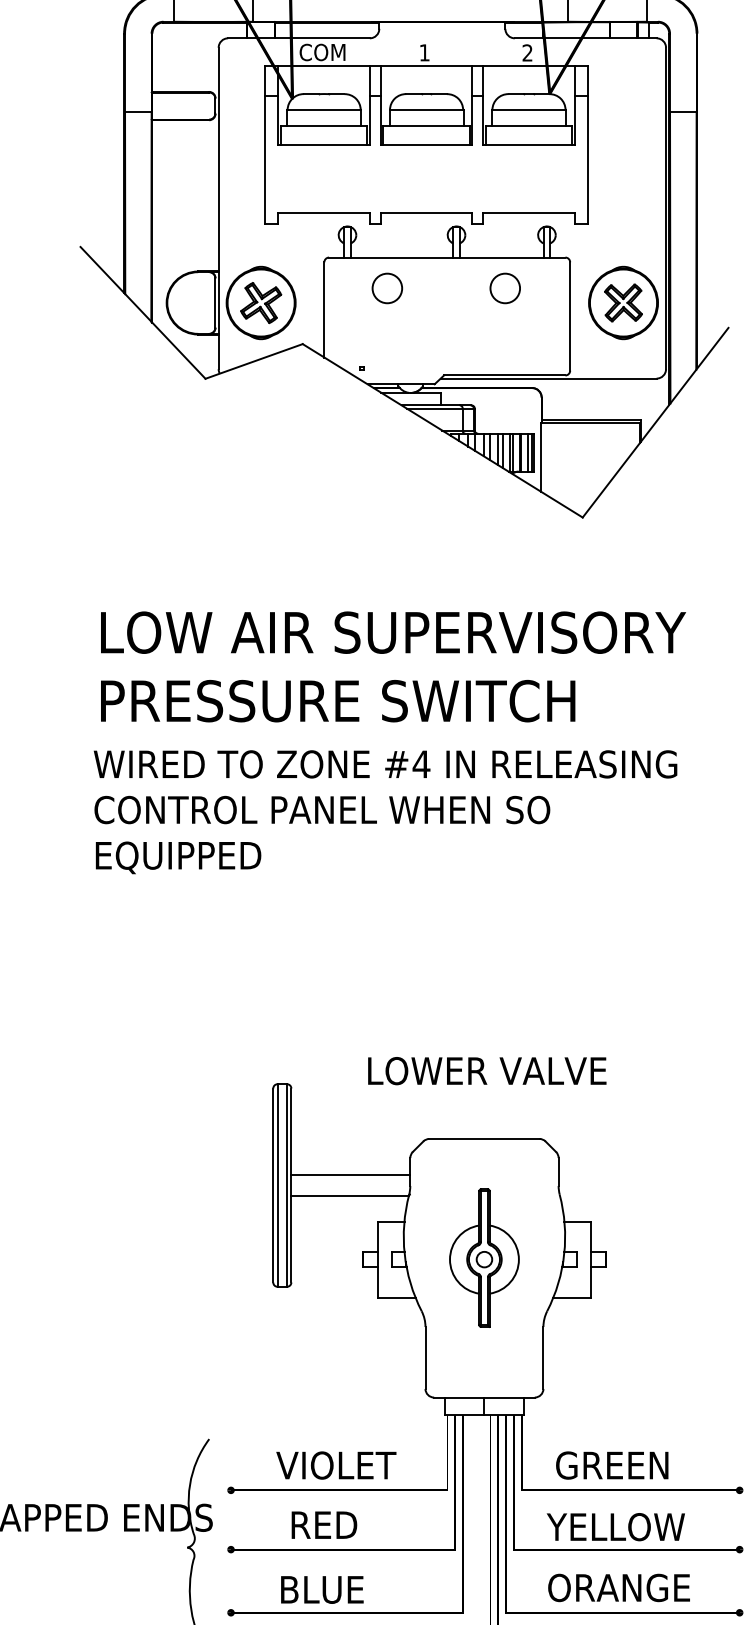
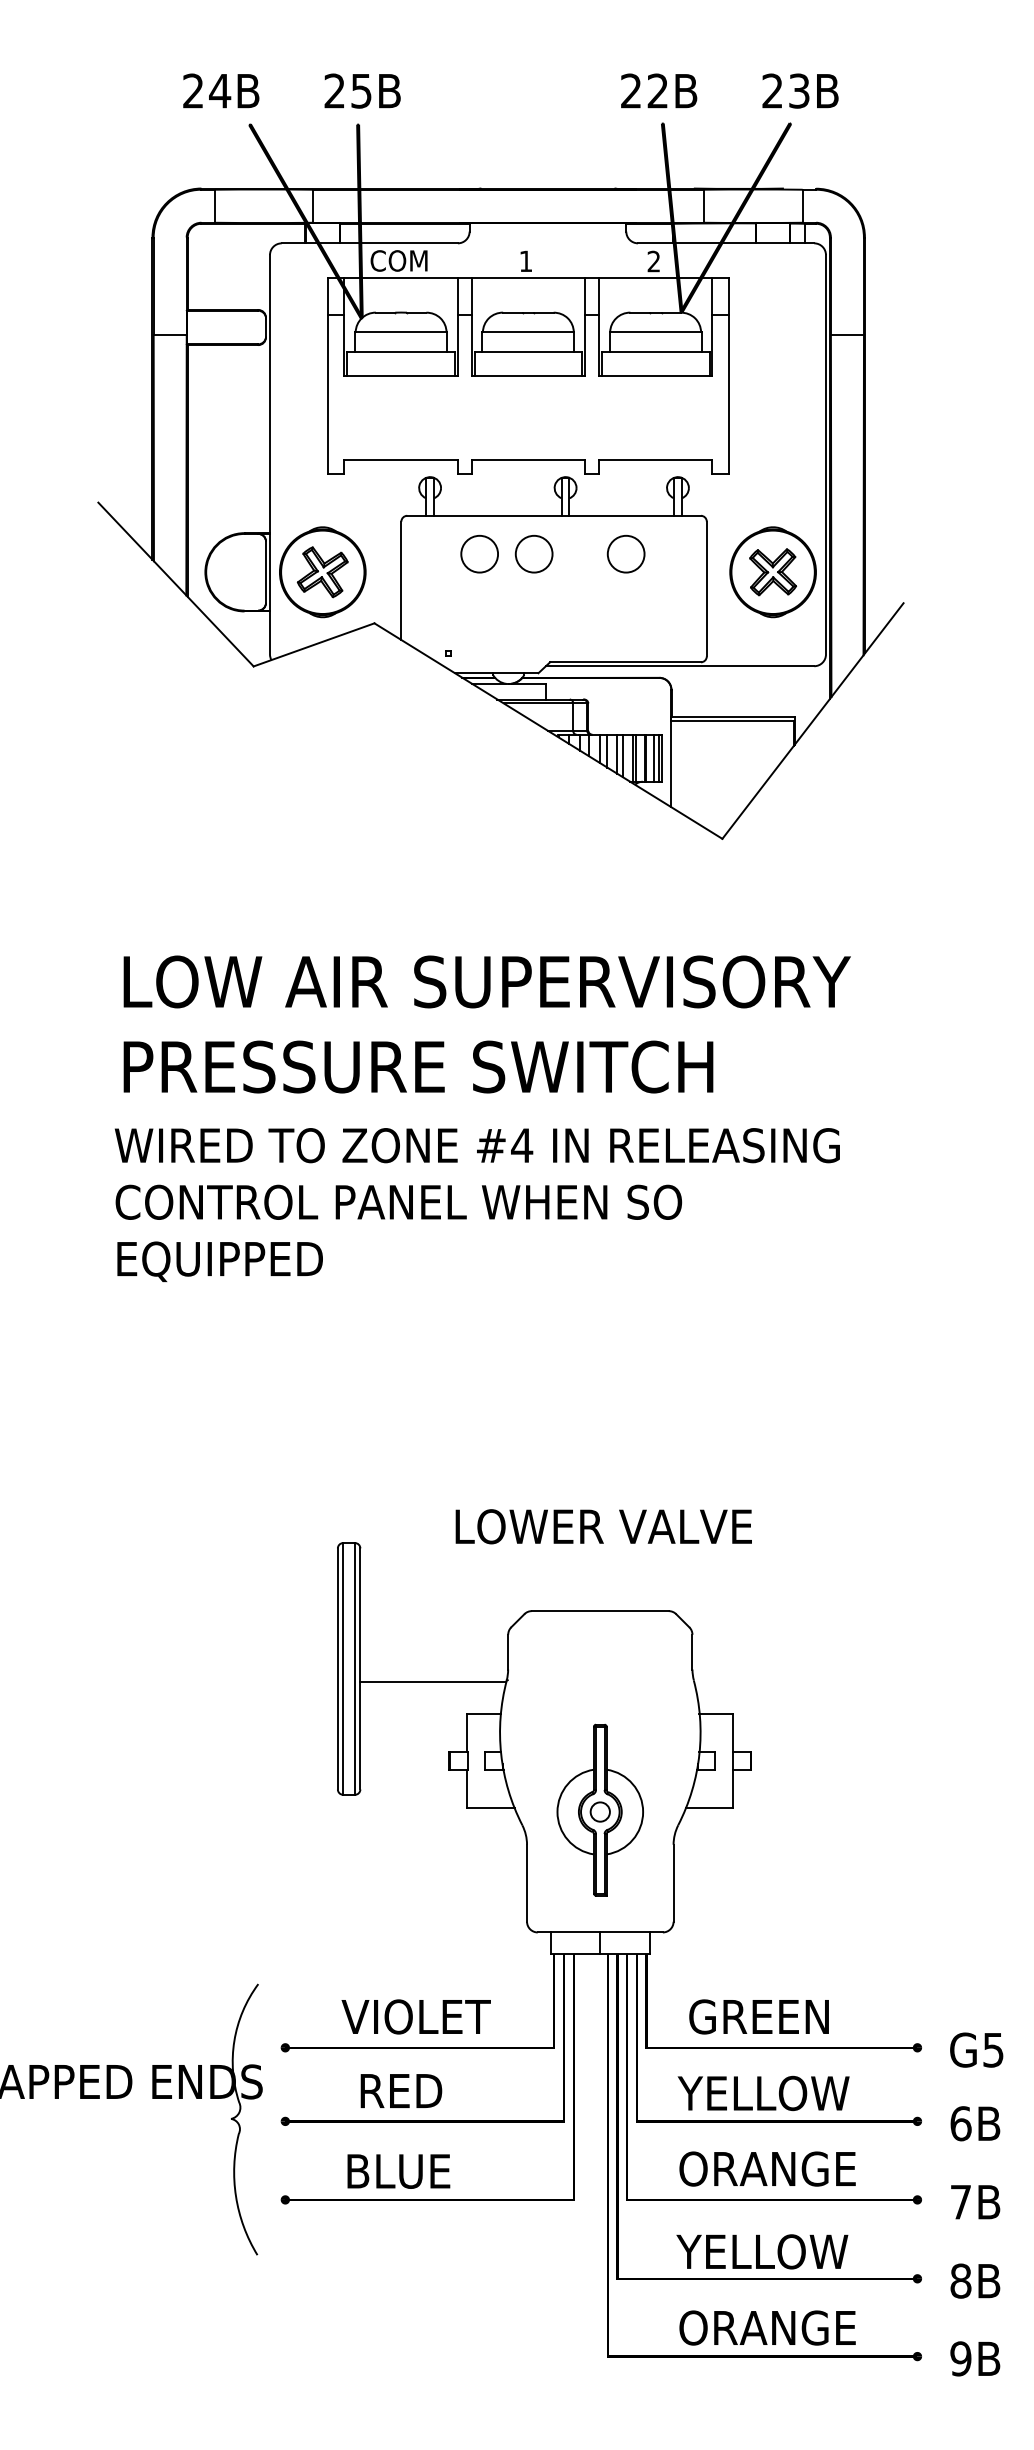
circle: (430, 287) -> (533, 553), added
line: (351, 1174) -> (434, 1655), removed
part: (483, 1257) -> (599, 1809), moved

